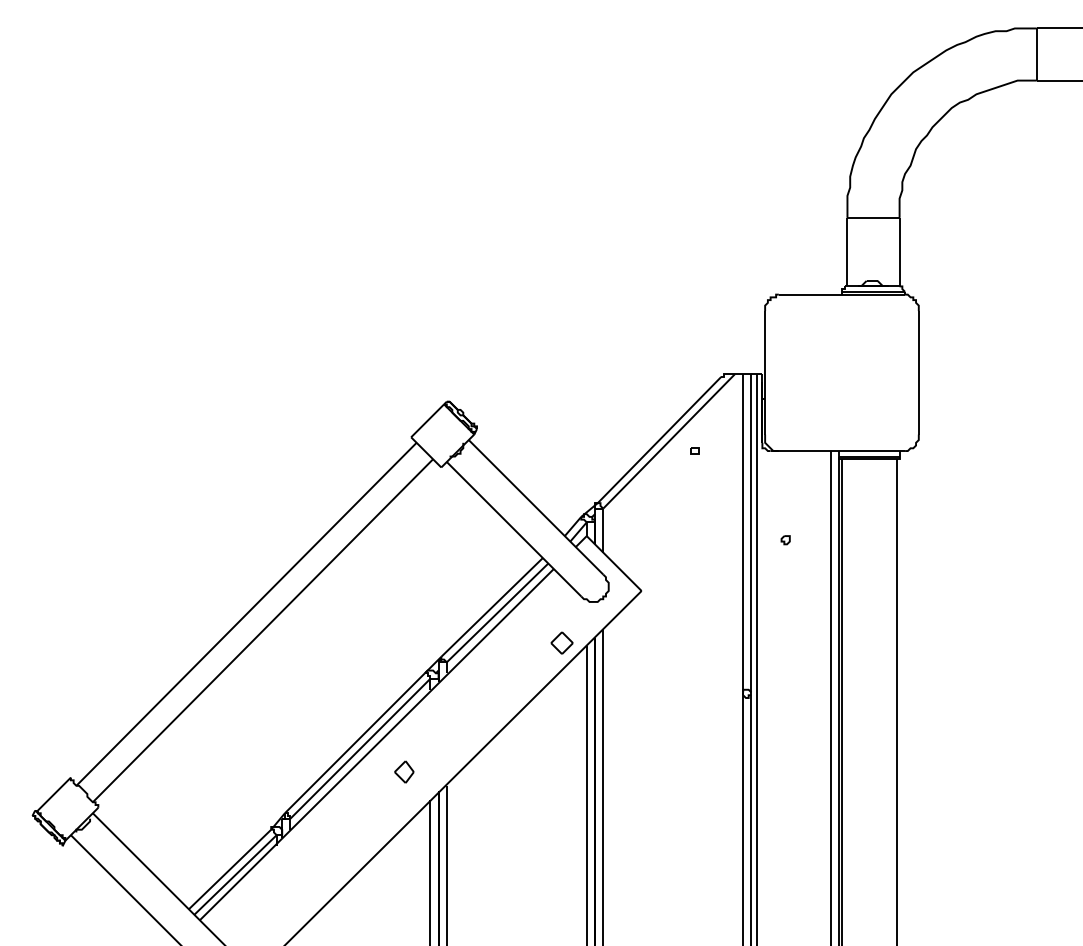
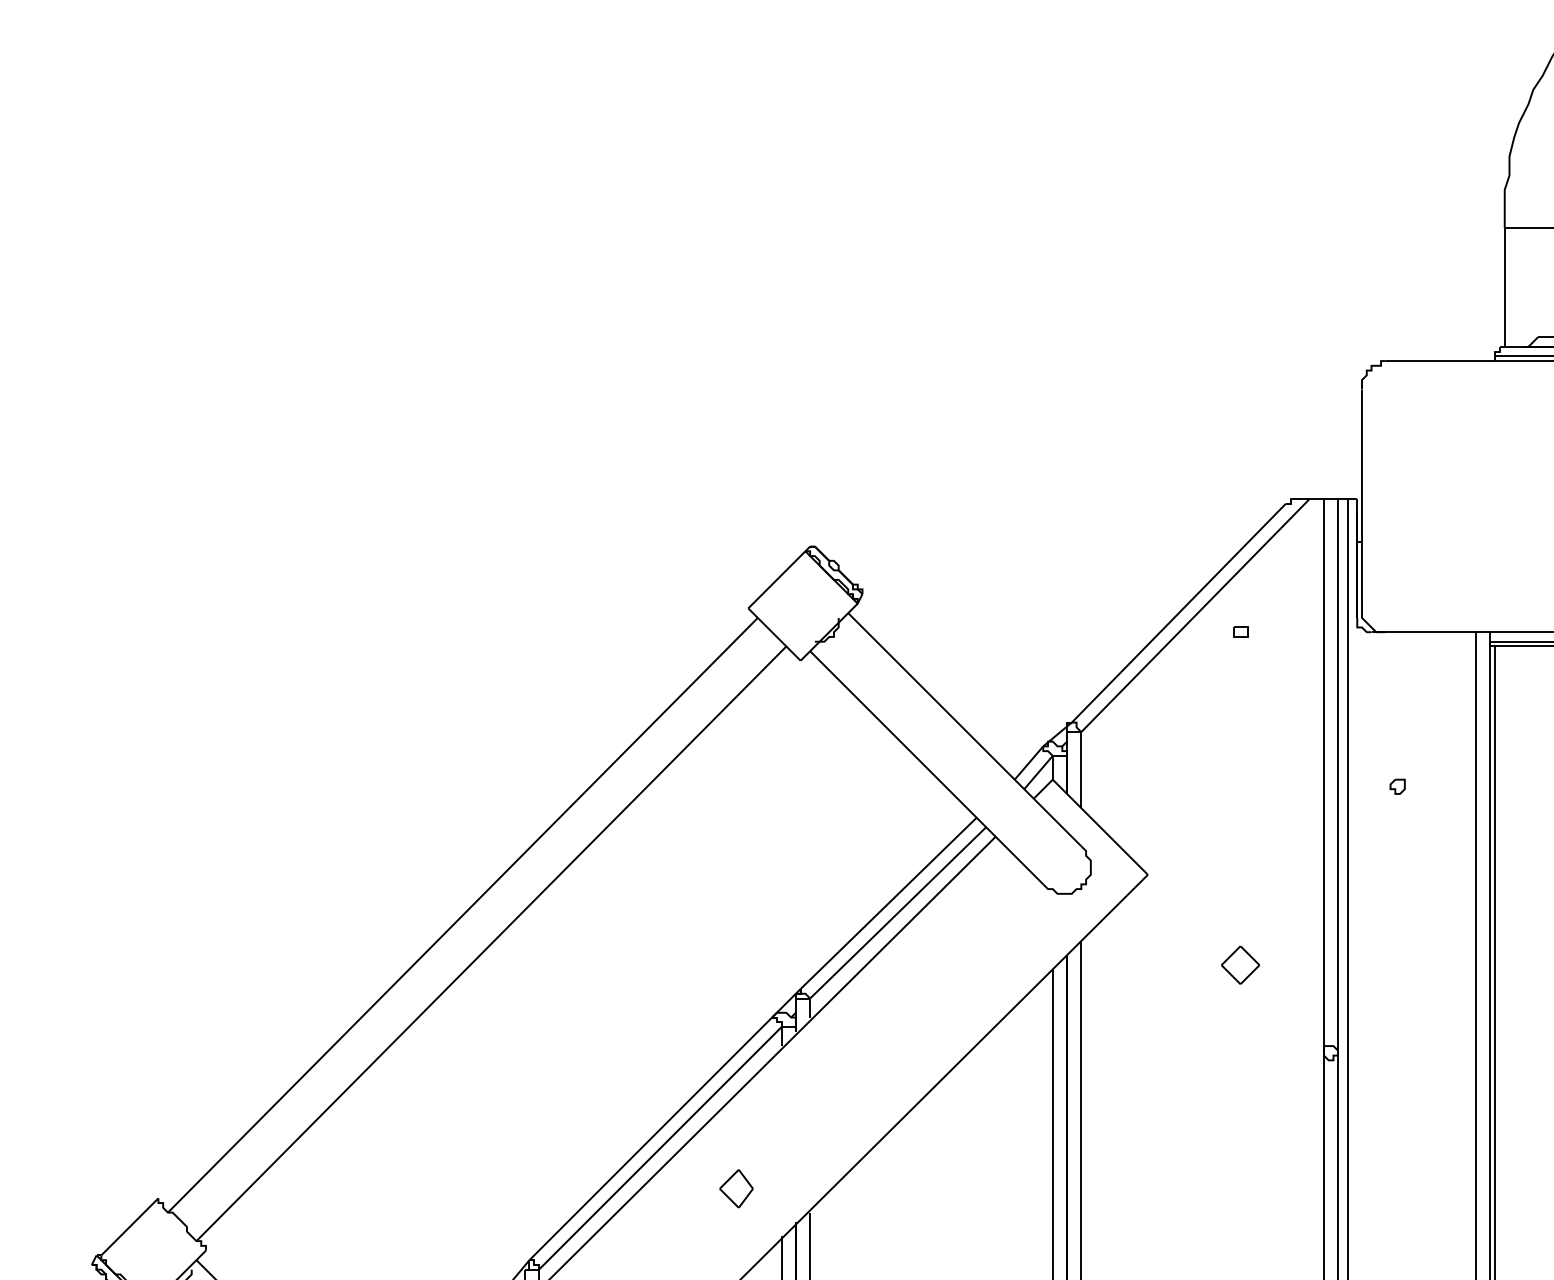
part: (561, 642) -> (1239, 964), moved

